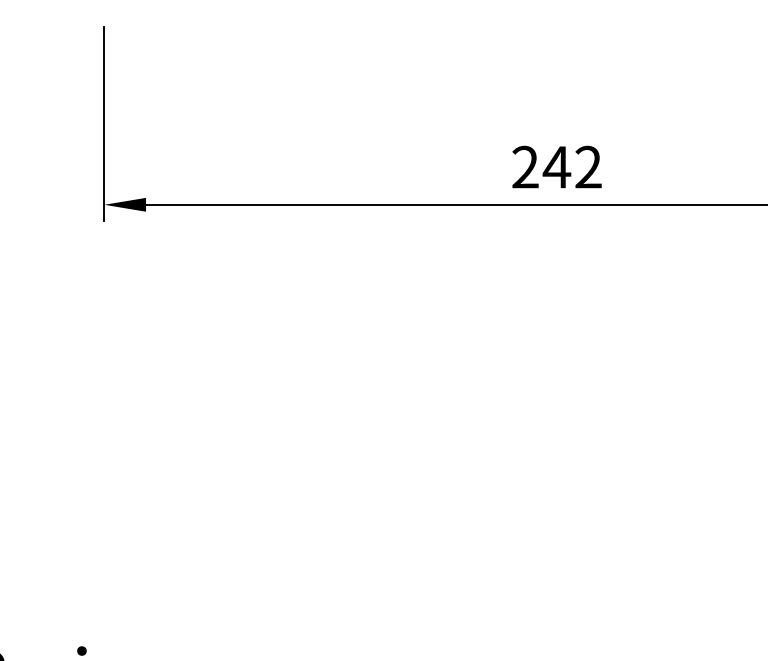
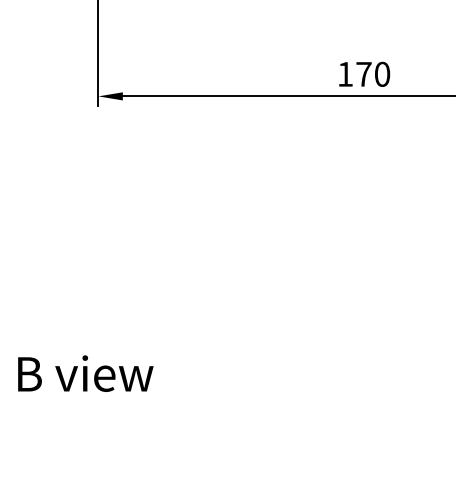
text: (556, 165) -> (363, 73), 242 -> 170

